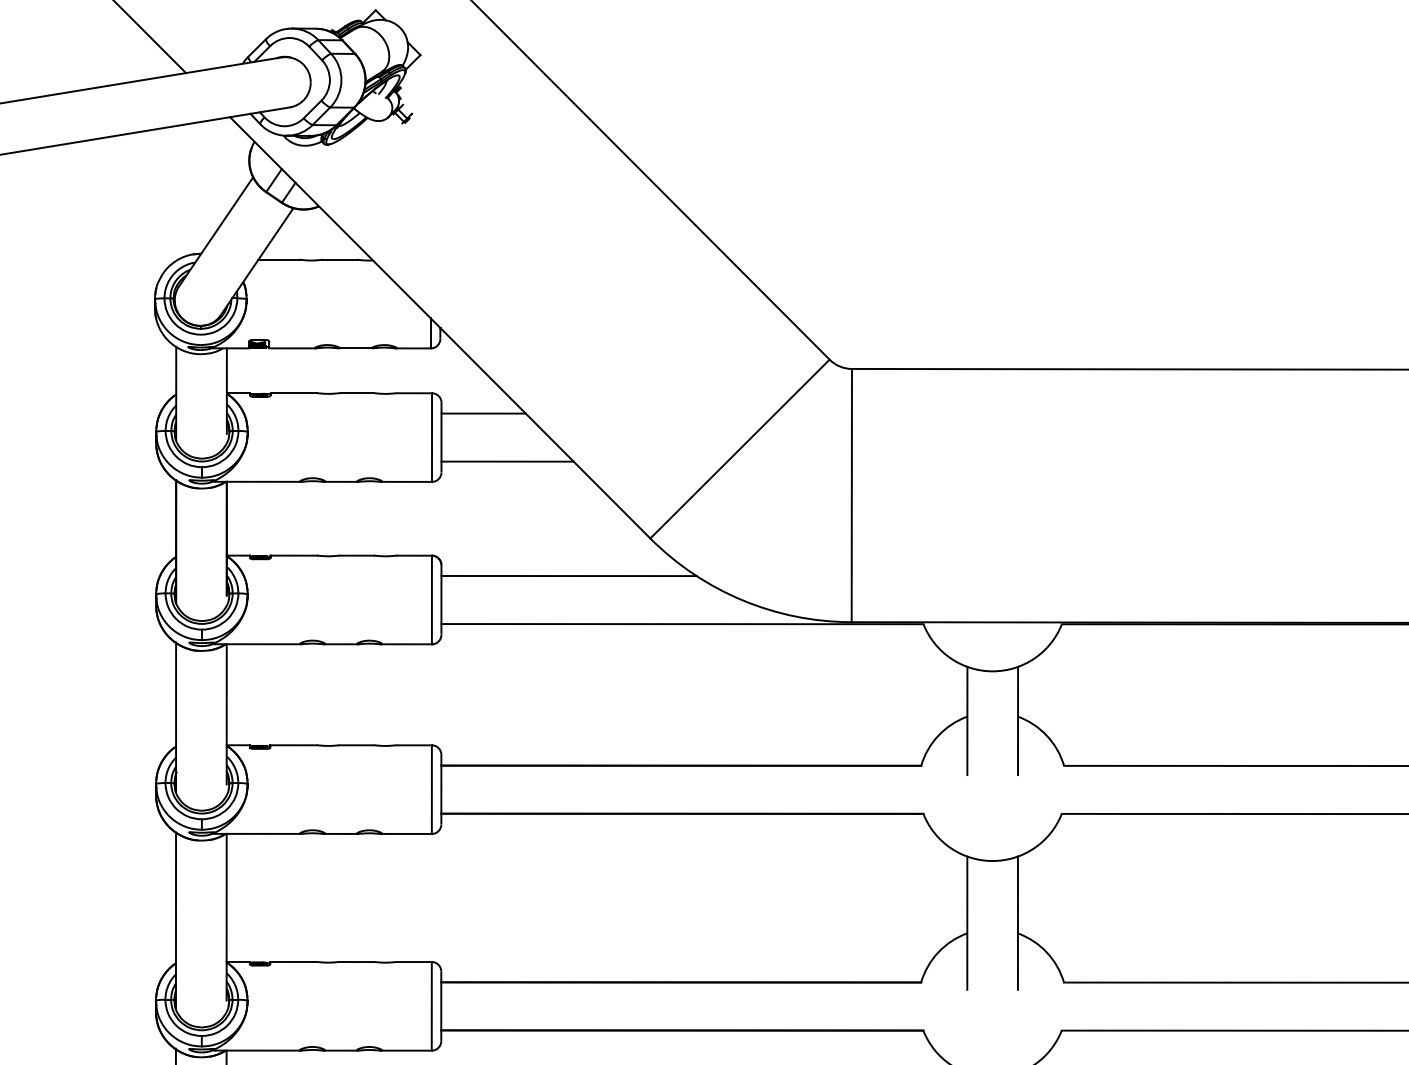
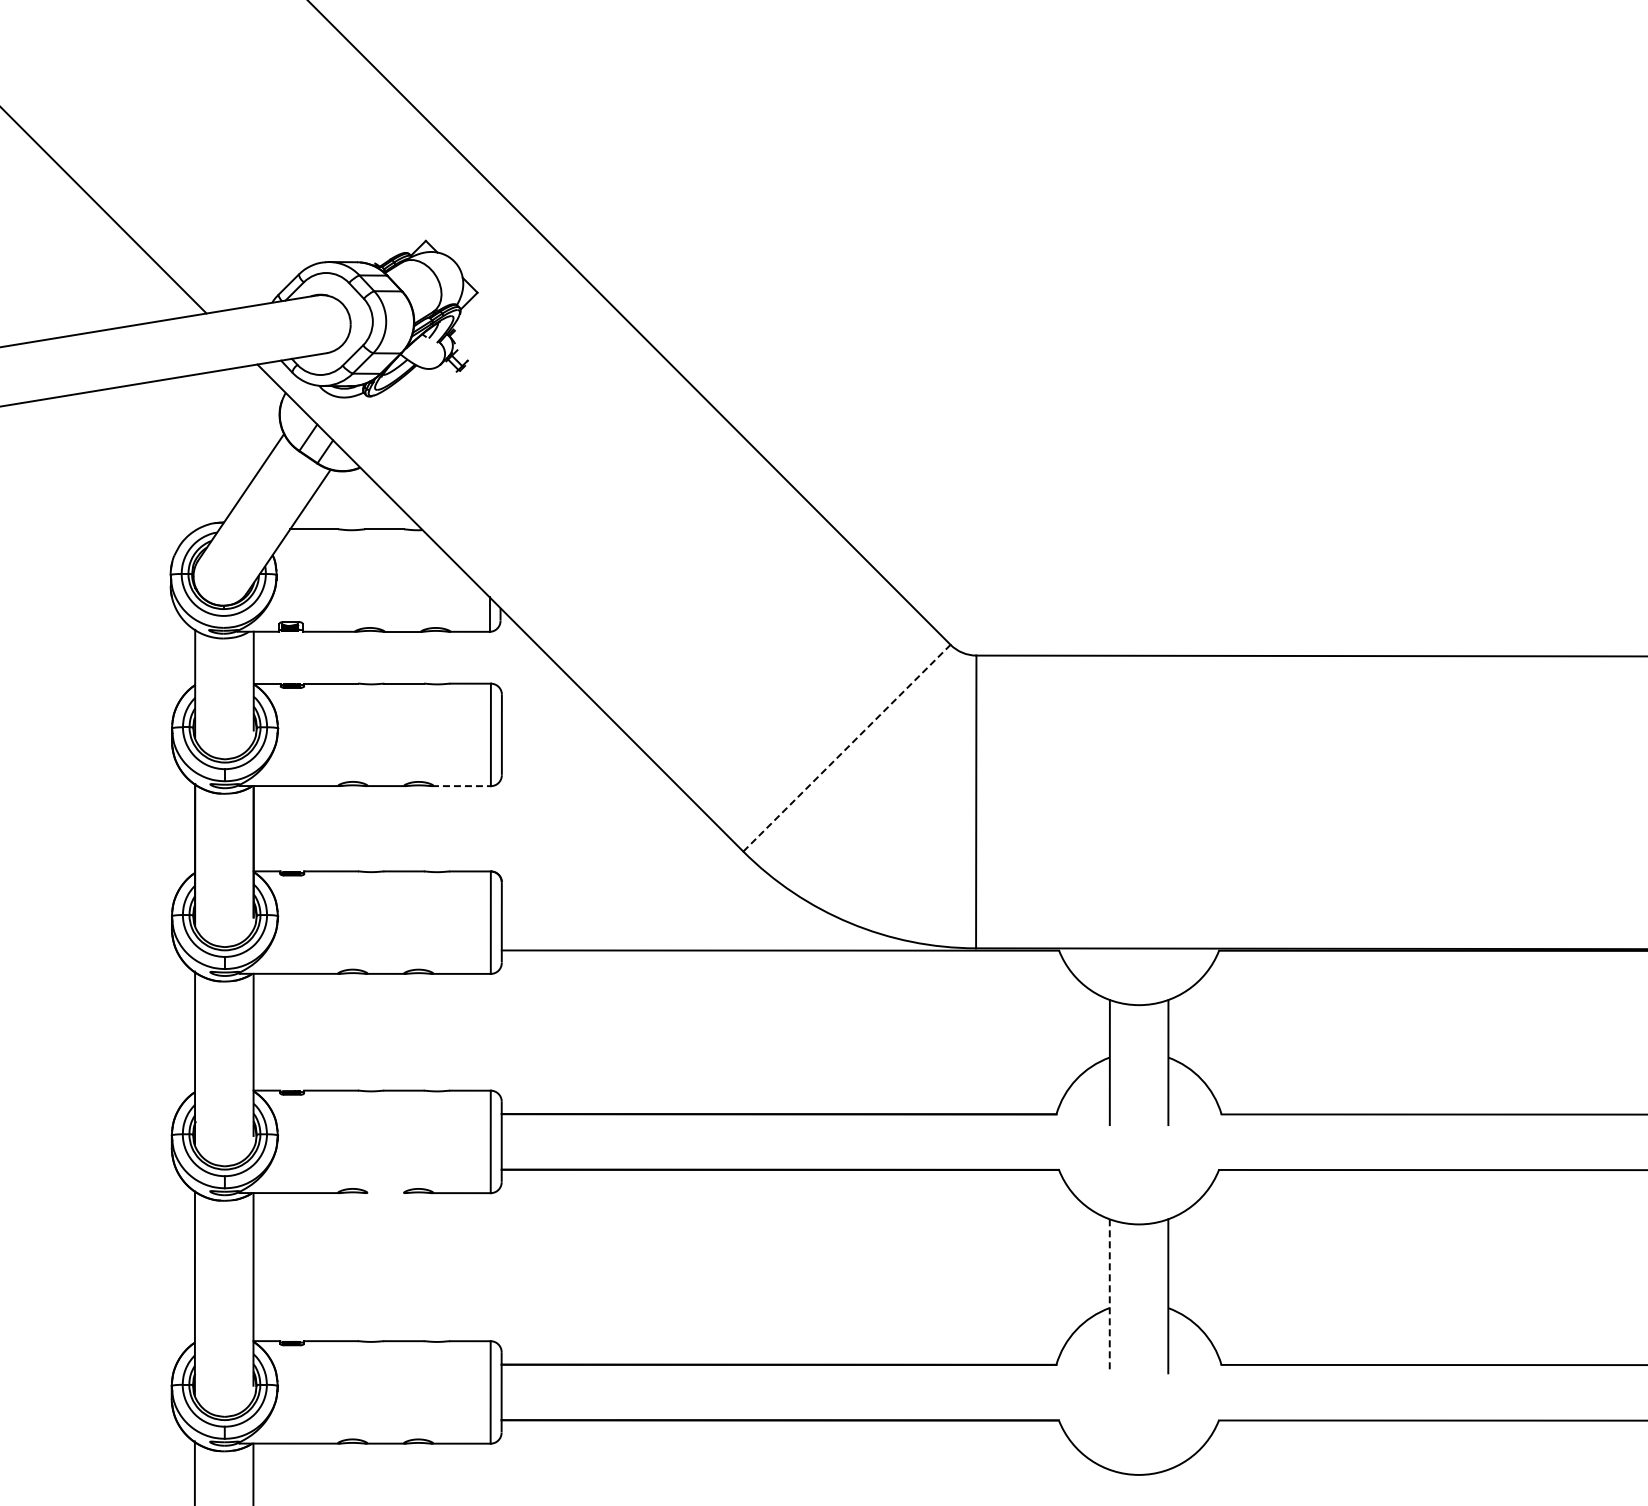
line: (483, 413) -> (550, 707), removed
line: (740, 448) -> (847, 747), solid -> dashed
line: (506, 461) -> (577, 762), removed
line: (406, 482) -> (461, 786), solid -> dashed
line: (568, 575) -> (648, 894), removed
line: (340, 834) -> (385, 1193), removed
line: (967, 923) -> (1109, 1296), solid -> dashed

